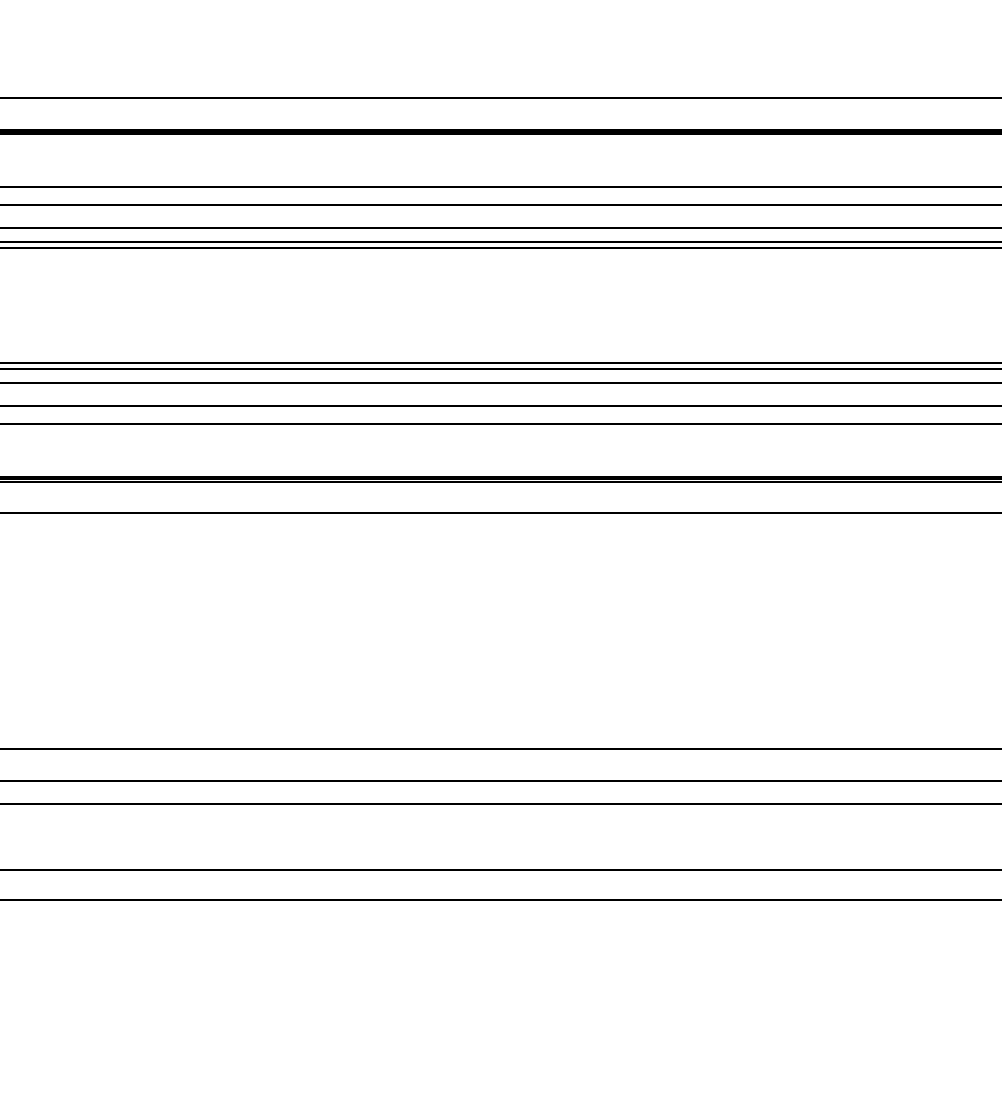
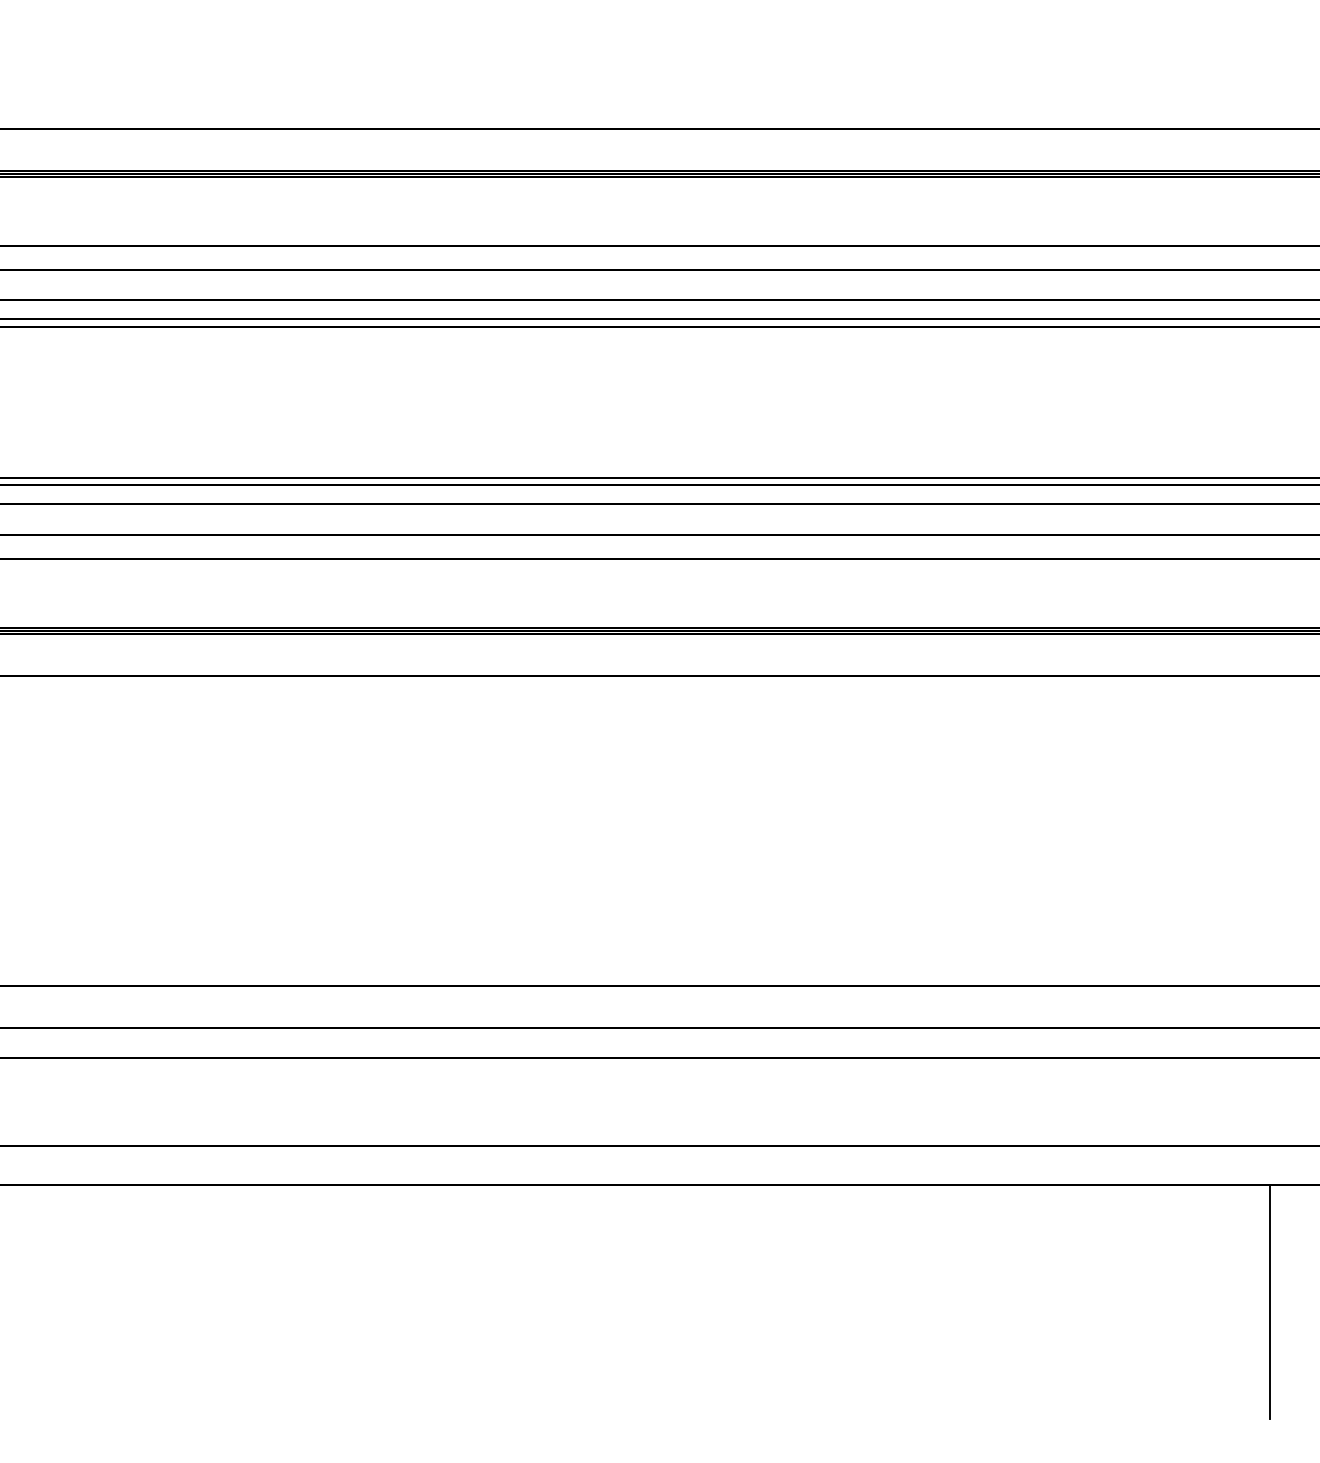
line: (963, 988) -> (1269, 1301), added

